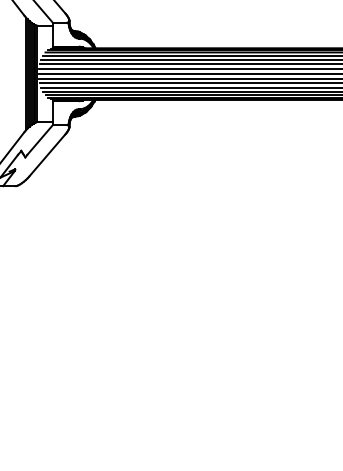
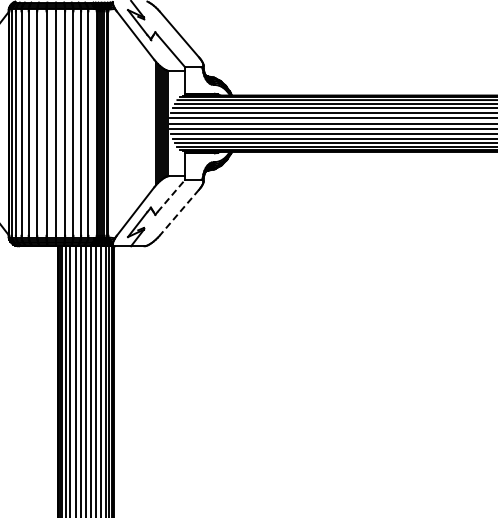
line: (40, 139) -> (171, 195), solid -> dashed
line: (47, 156) -> (179, 213), solid -> dashed

